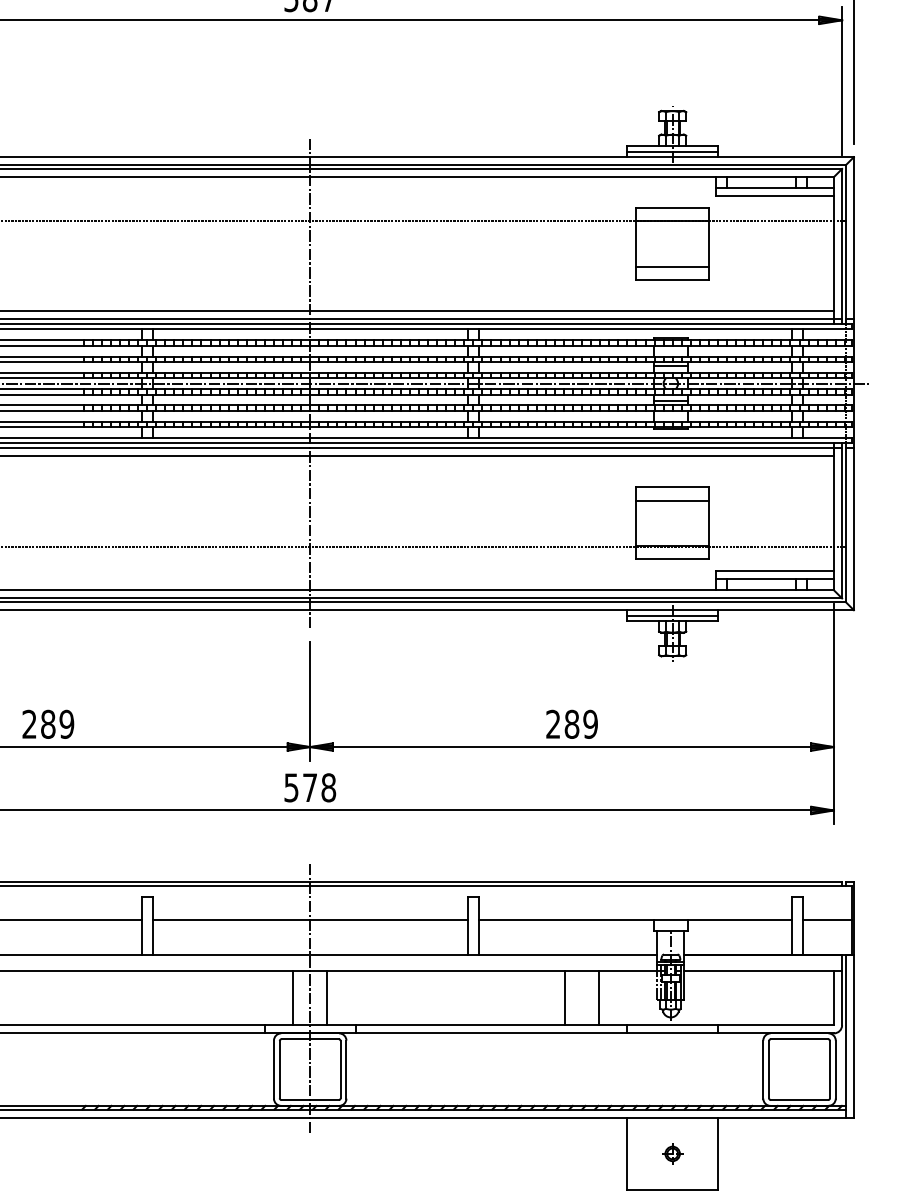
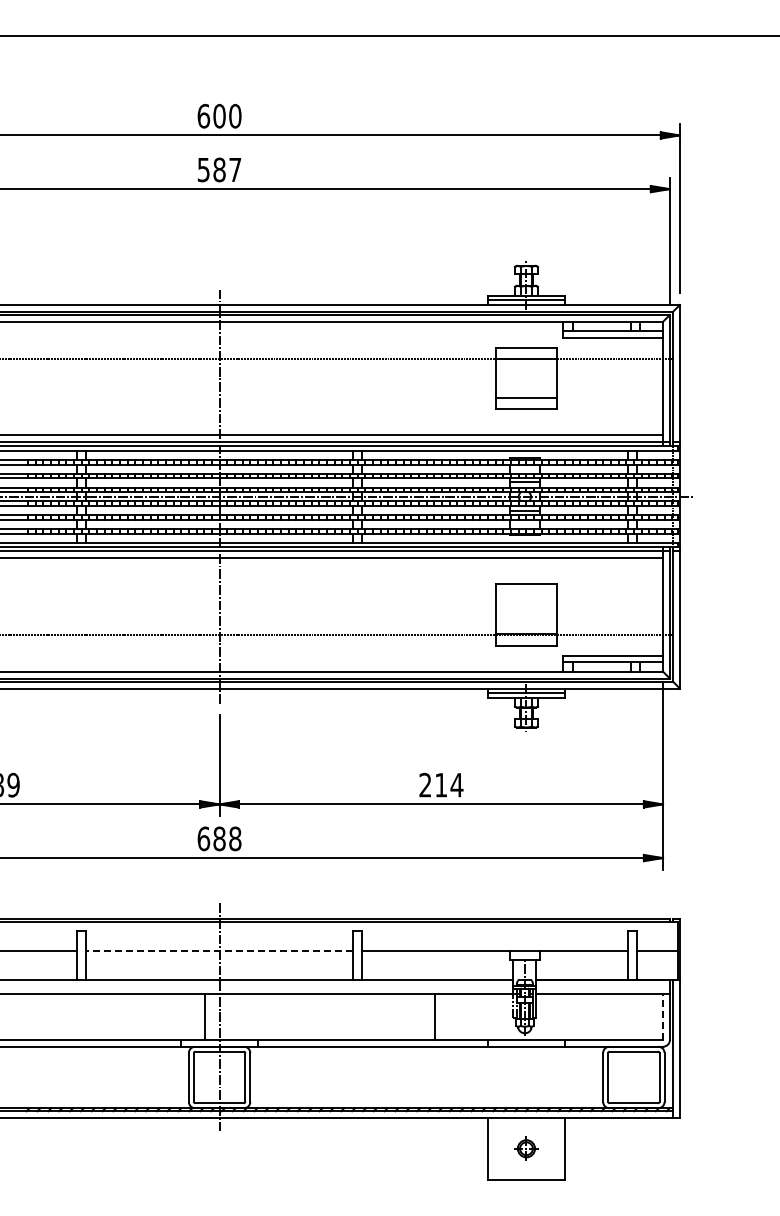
line: (672, 500) -> (526, 595), removed
text: (581, 723) -> (449, 784), 289 -> 214
text: (300, 787) -> (211, 838), 578 -> 688
line: (310, 919) -> (219, 950), solid -> dashed
line: (327, 997) -> (234, 1016), removed
line: (599, 997) -> (464, 1016), removed
line: (834, 997) -> (663, 1016), solid -> dashed
part: (672, 1153) -> (526, 1148), size x1.4

